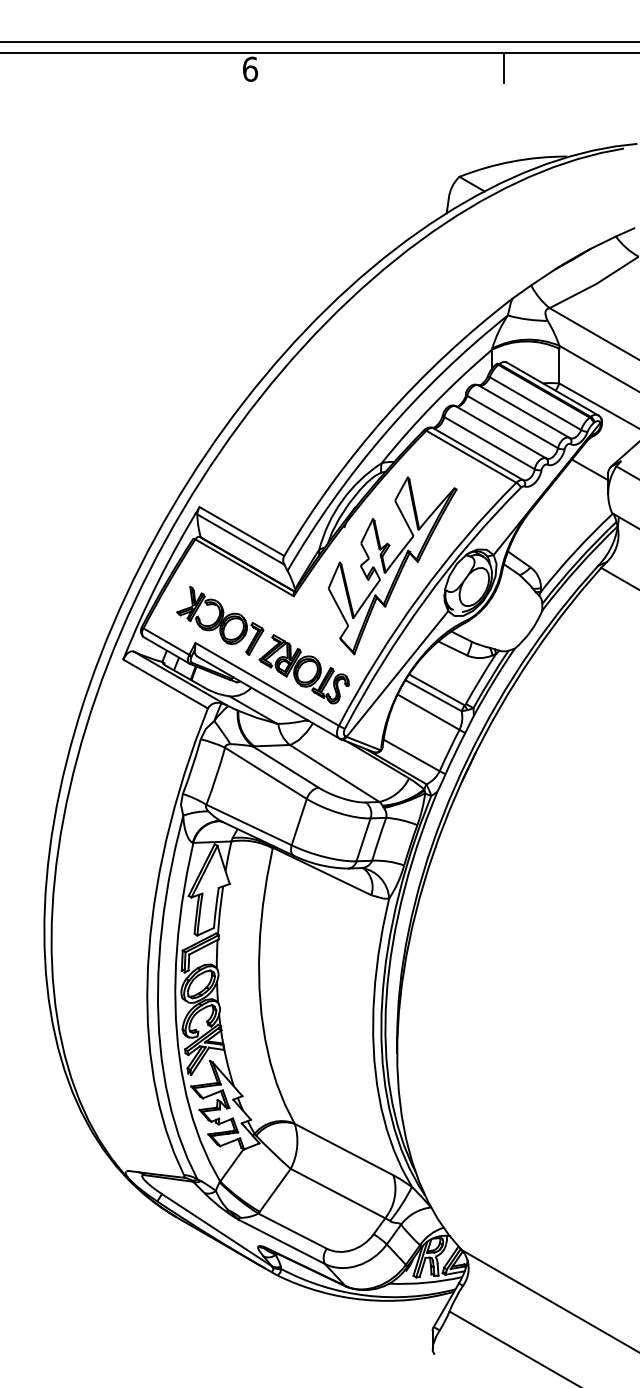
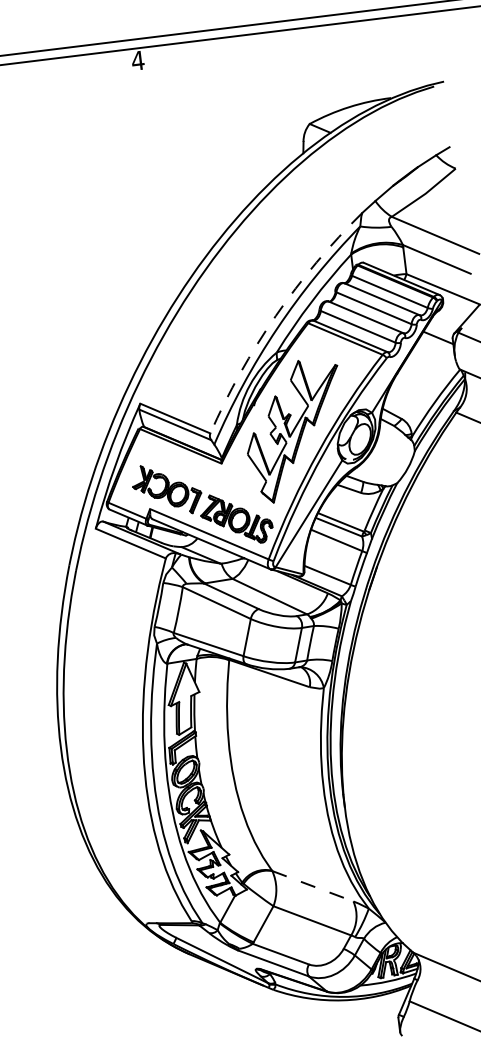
line: (504, 67) -> (334, 35), removed
text: (250, 68) -> (138, 60), 6 -> 4
arc: (386, 416) -> (276, 316), solid -> dashed
line: (344, 1149) -> (313, 886), solid -> dashed

